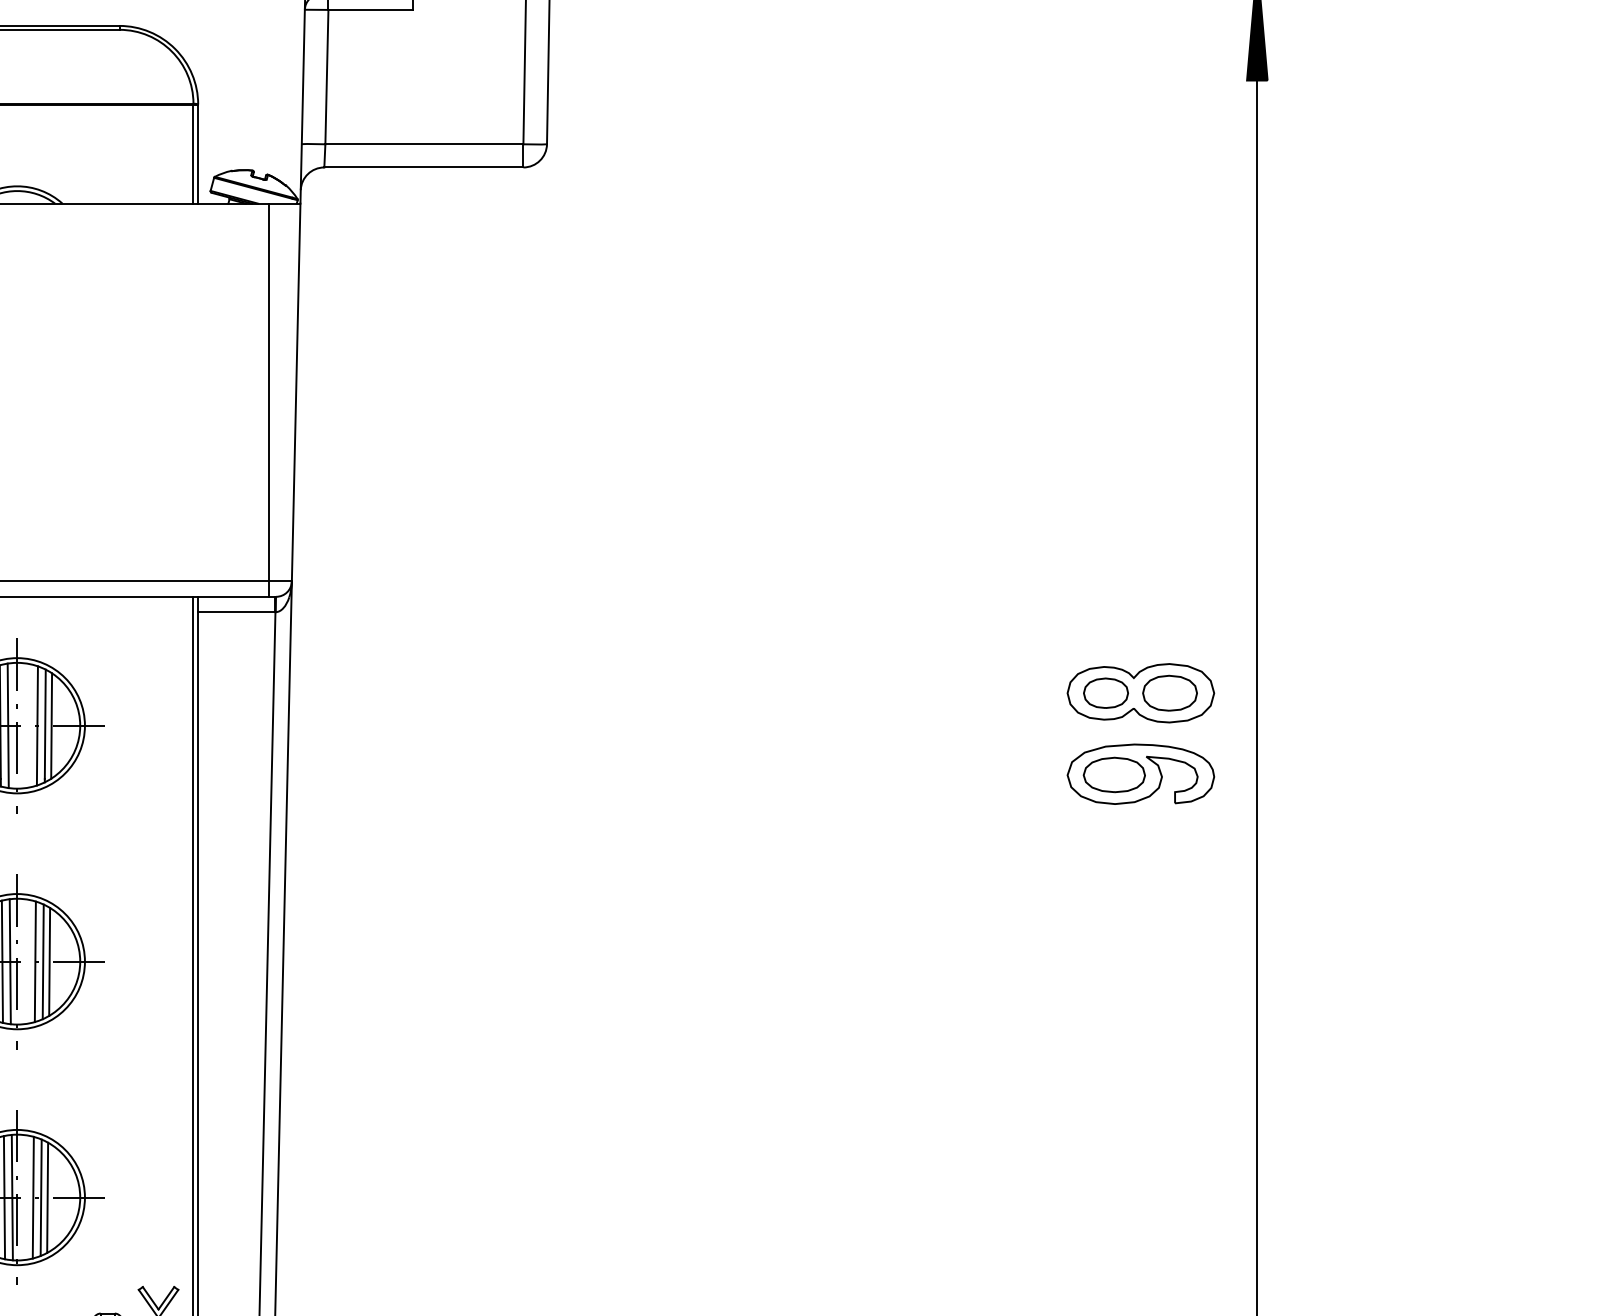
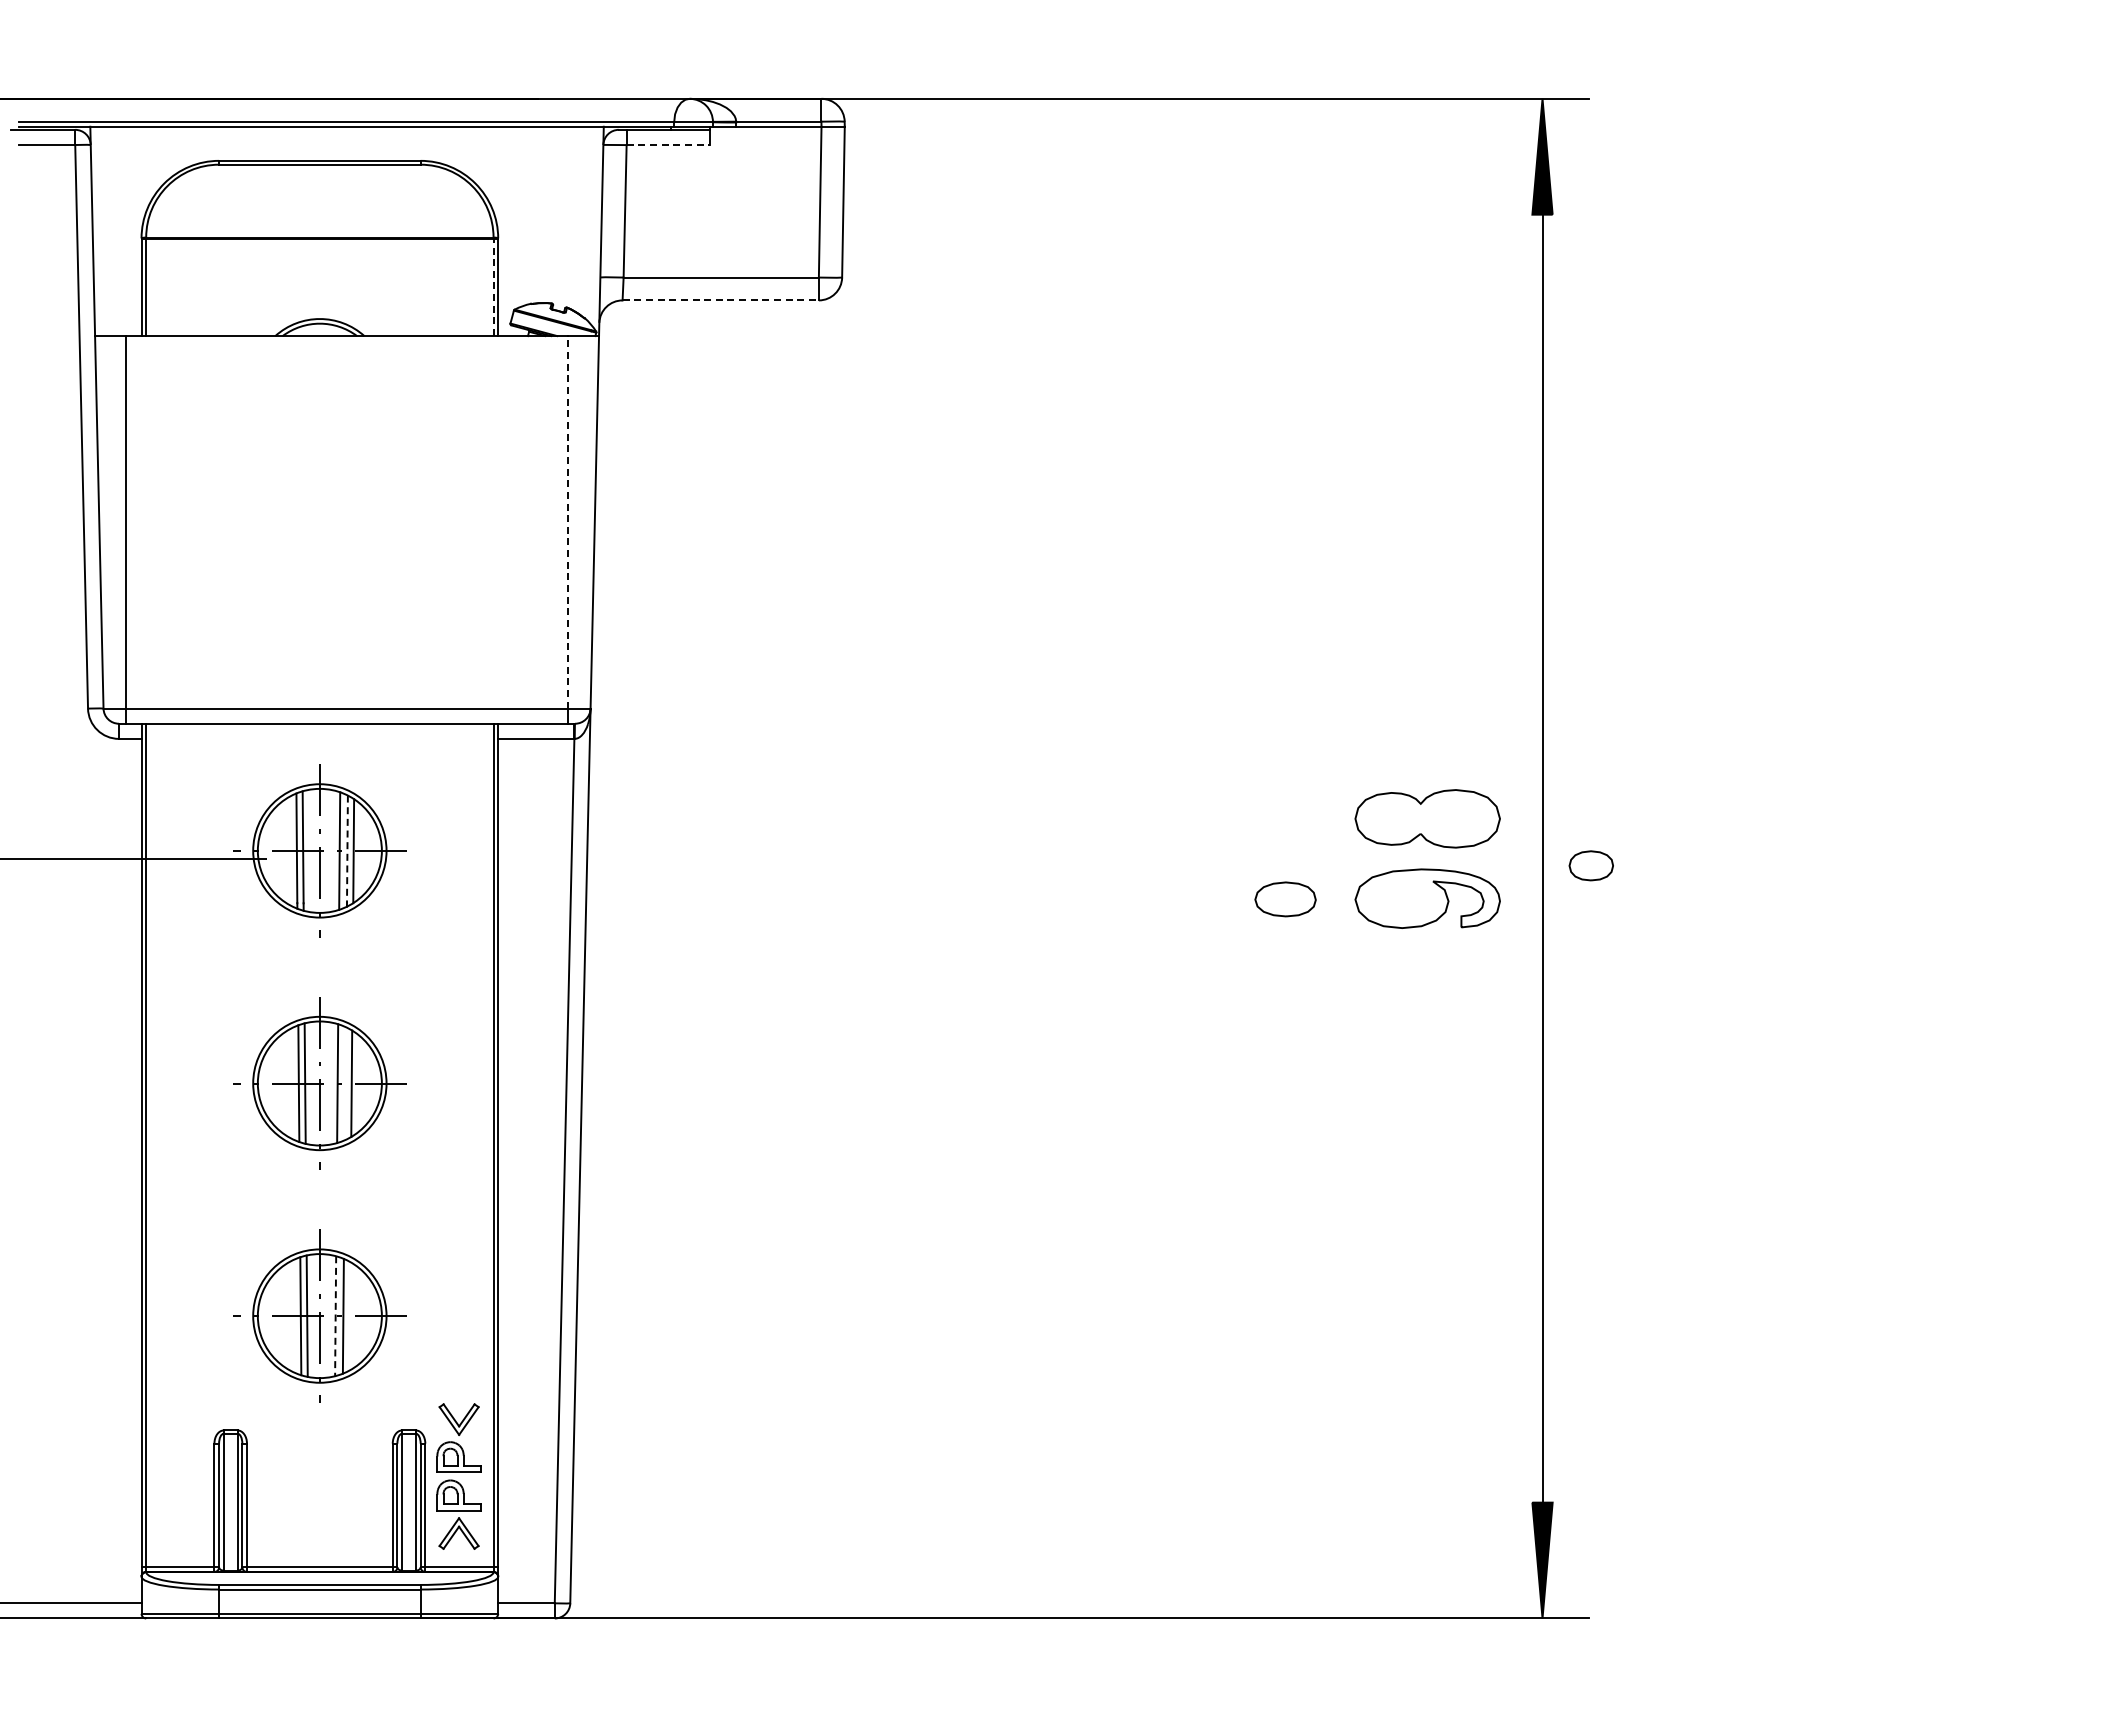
line: (370, 10) -> (668, 145), solid -> dashed
line: (193, 154) -> (493, 287), solid -> dashed
line: (424, 167) -> (721, 300), solid -> dashed
line: (269, 391) -> (568, 521), solid -> dashed
part: (1105, 692) -> (1590, 865), moved
part: (1170, 692) -> (1456, 818), removed
line: (45, 724) -> (347, 849), solid -> dashed
line: (7, 725) -> (310, 850), removed
part: (1114, 775) -> (1285, 899), moved
line: (9, 961) -> (312, 1083), removed
line: (42, 961) -> (344, 1083), removed
line: (11, 1196) -> (314, 1315), removed
line: (33, 1197) -> (335, 1316), solid -> dashed
line: (47, 1197) -> (349, 1316), removed

